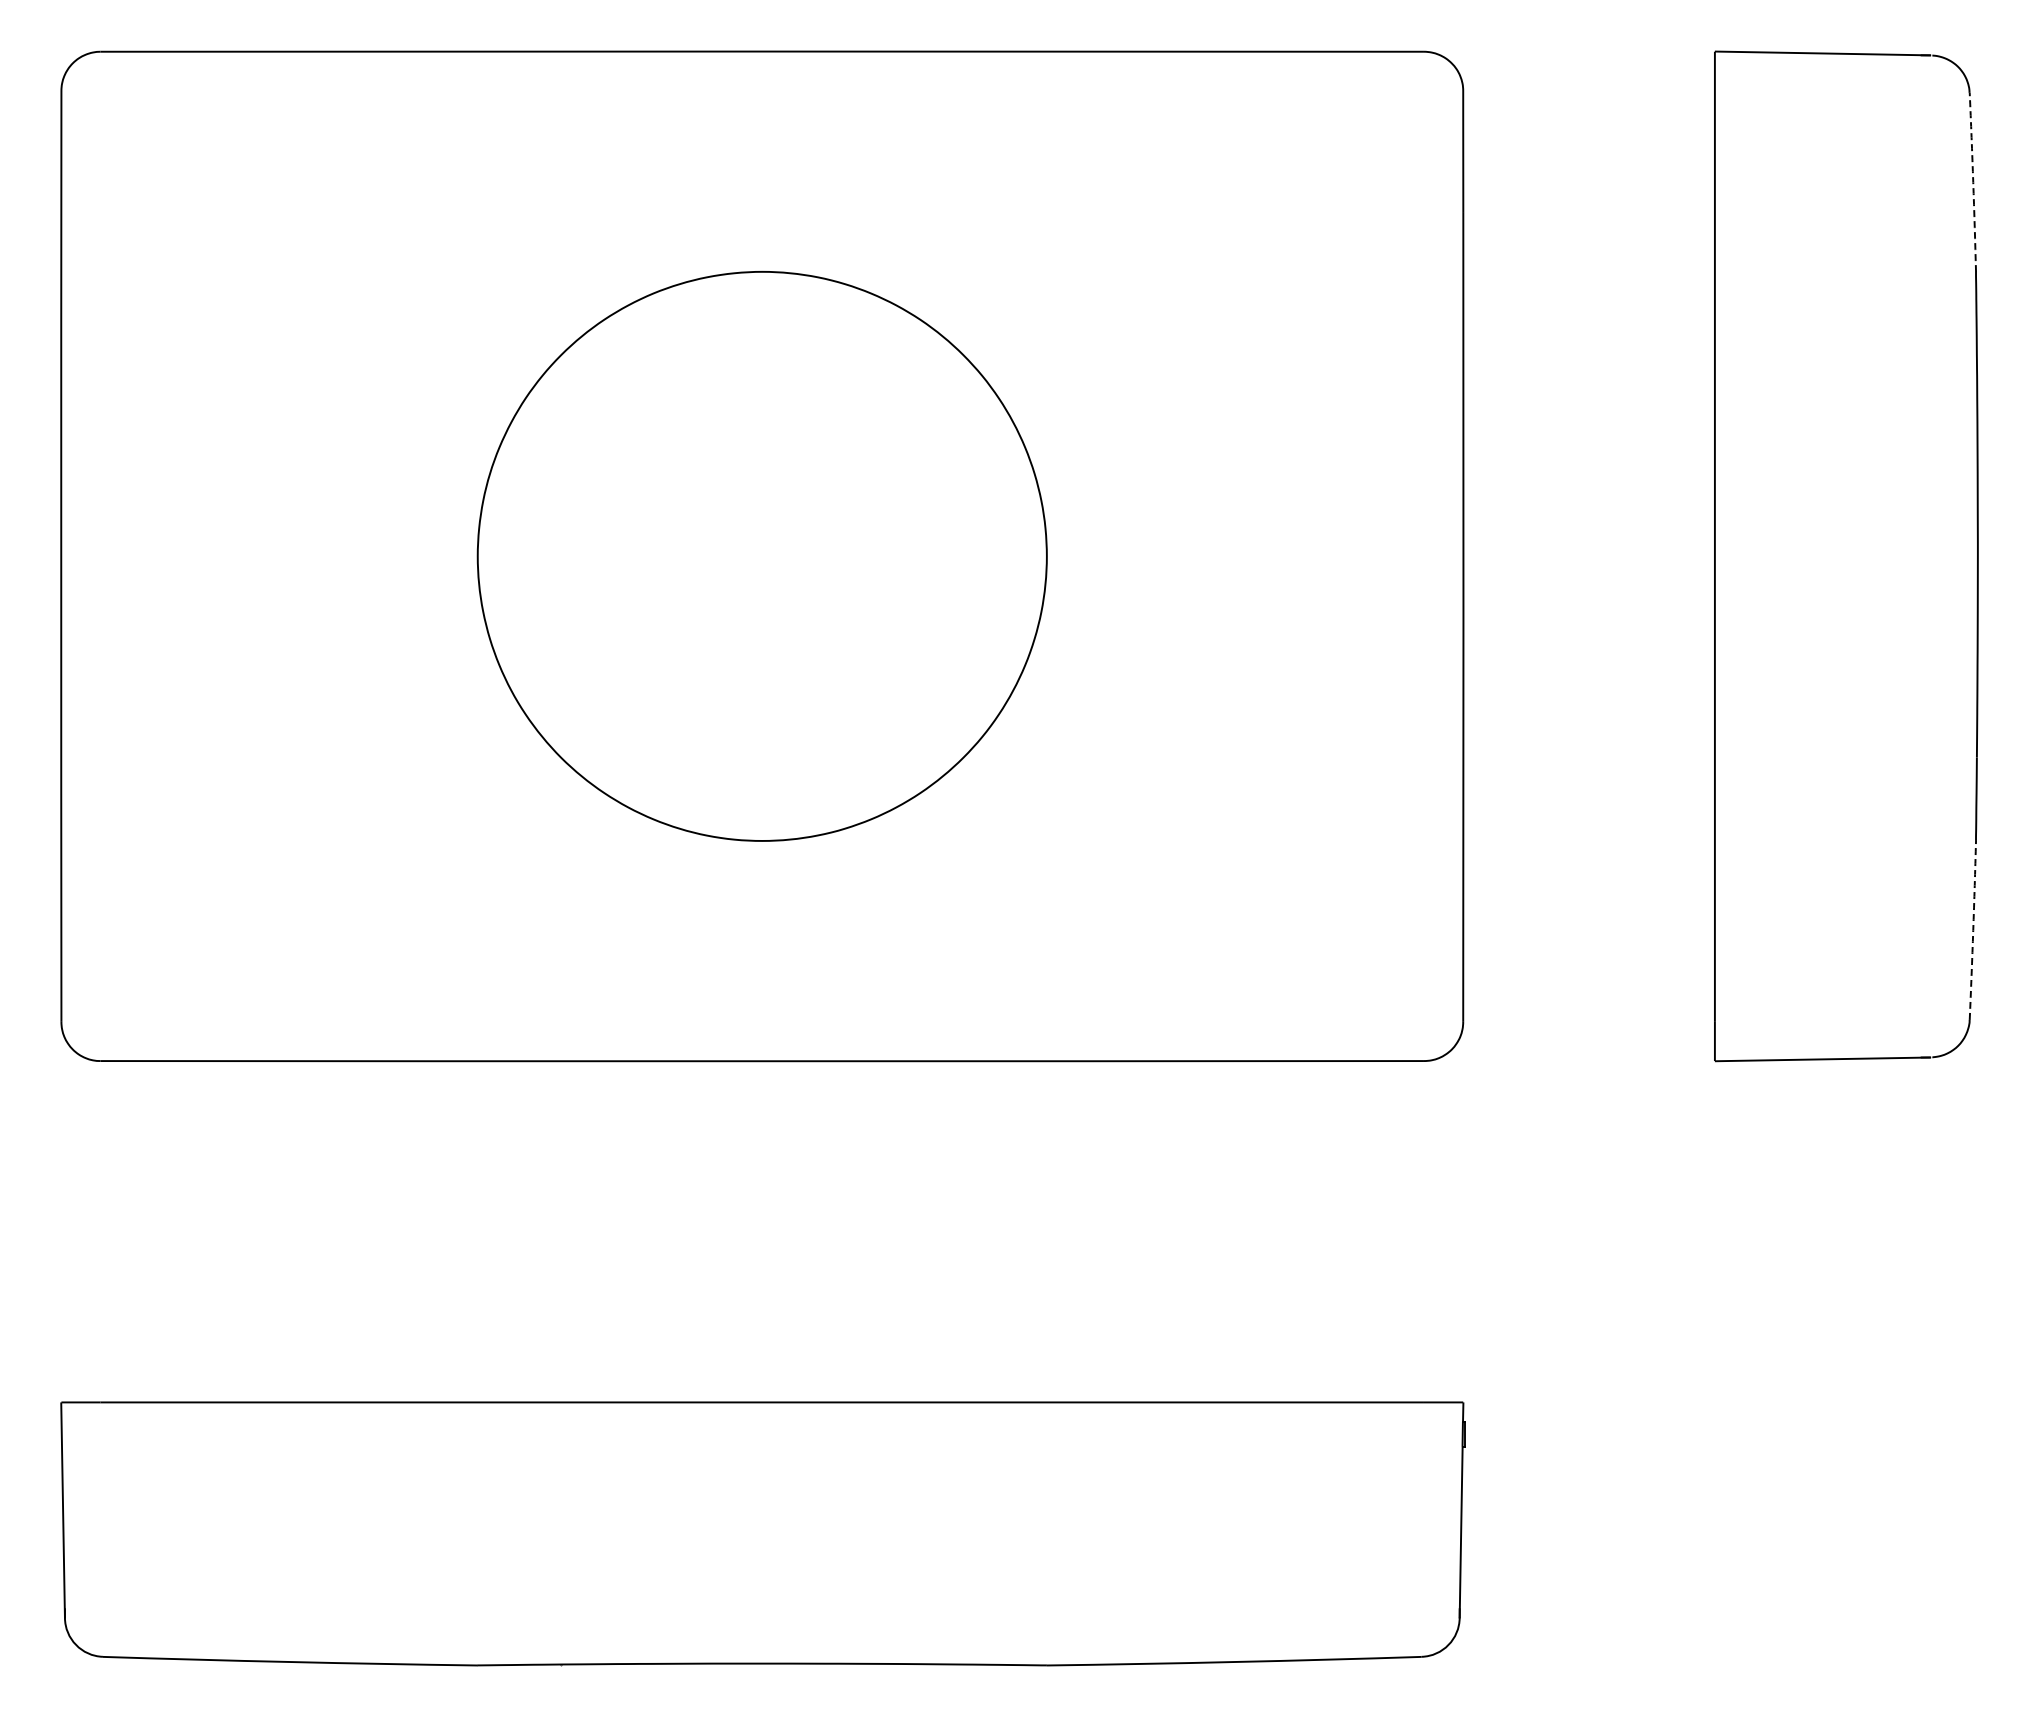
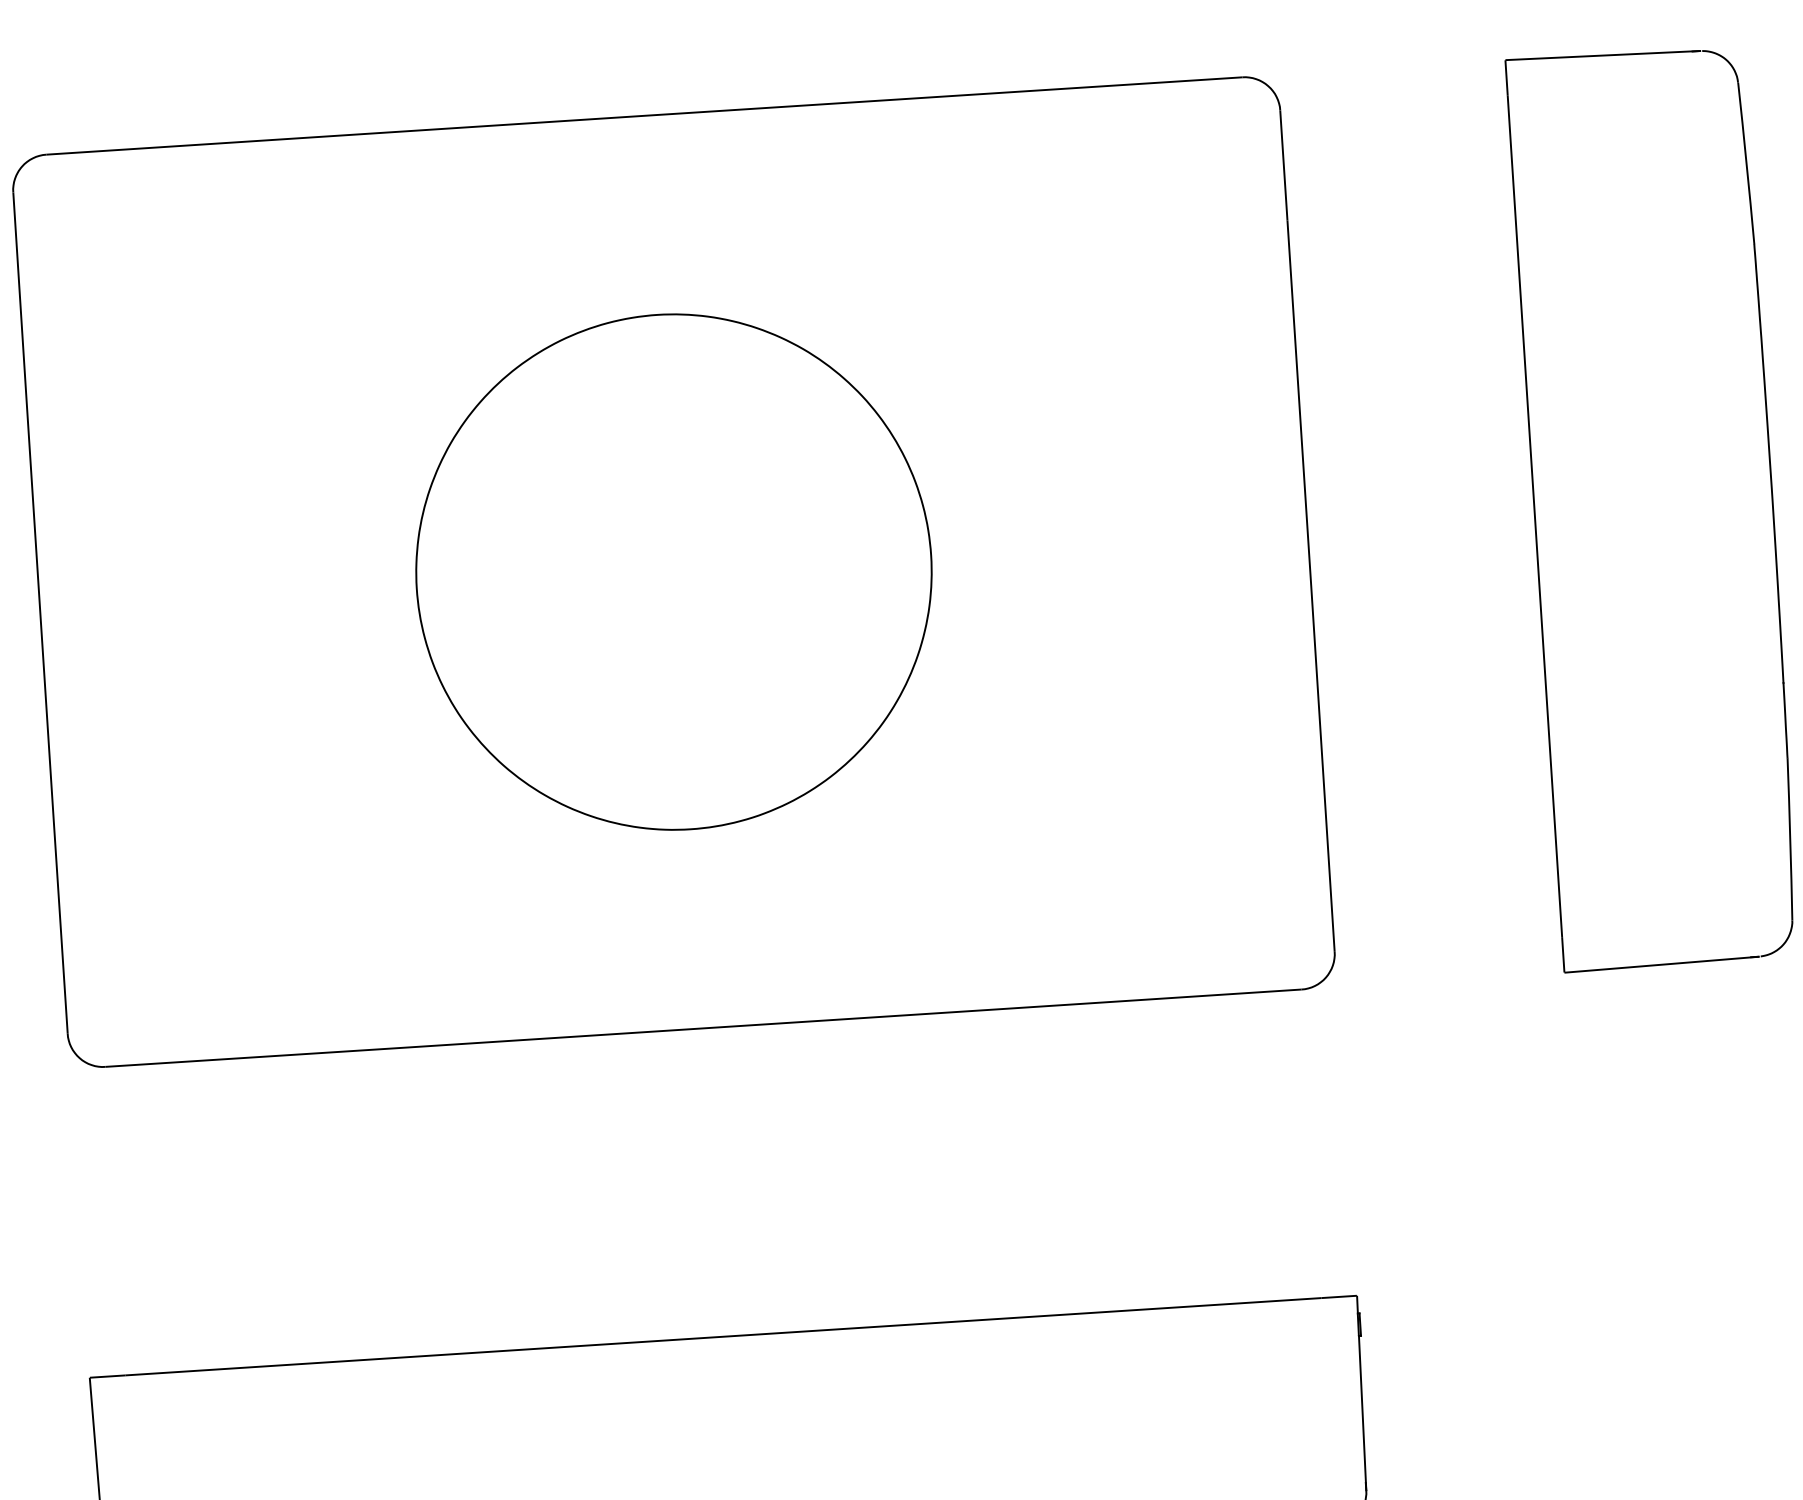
arc: (1973, 182) -> (1746, 163), dashed -> solid
arc: (1973, 930) -> (1790, 839), dashed -> solid

